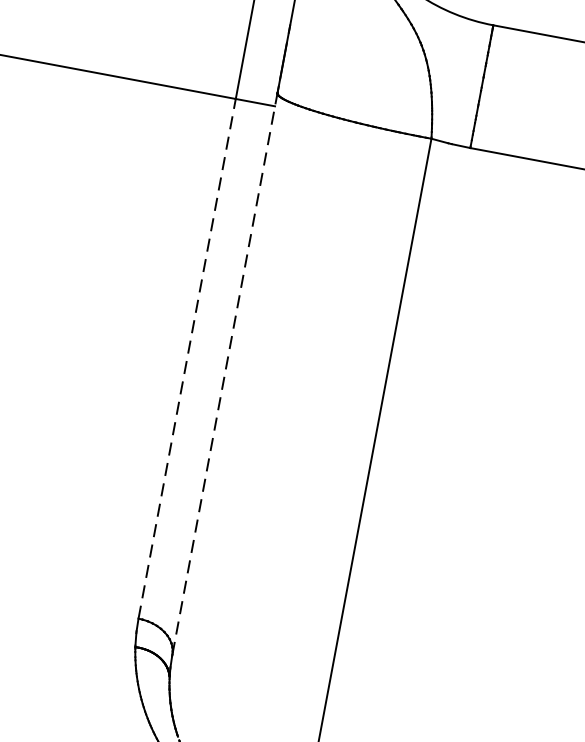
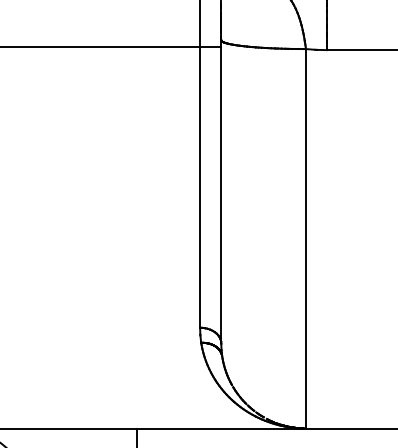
line: (187, 358) -> (200, 187), dashed -> solid
line: (225, 373) -> (221, 191), dashed -> solid

